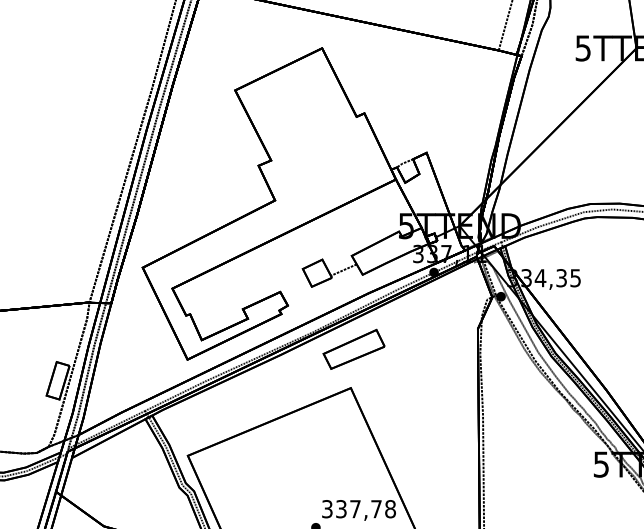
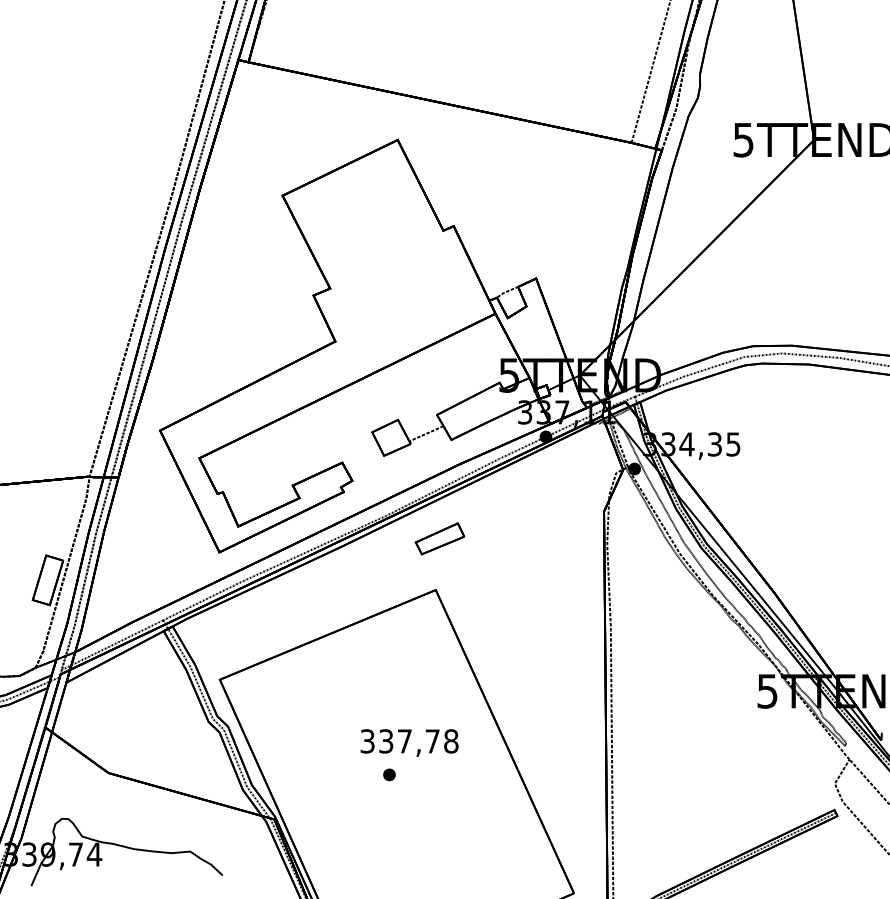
part: (353, 349) -> (439, 538), size x0.6
text: (358, 510) -> (409, 742), moved

